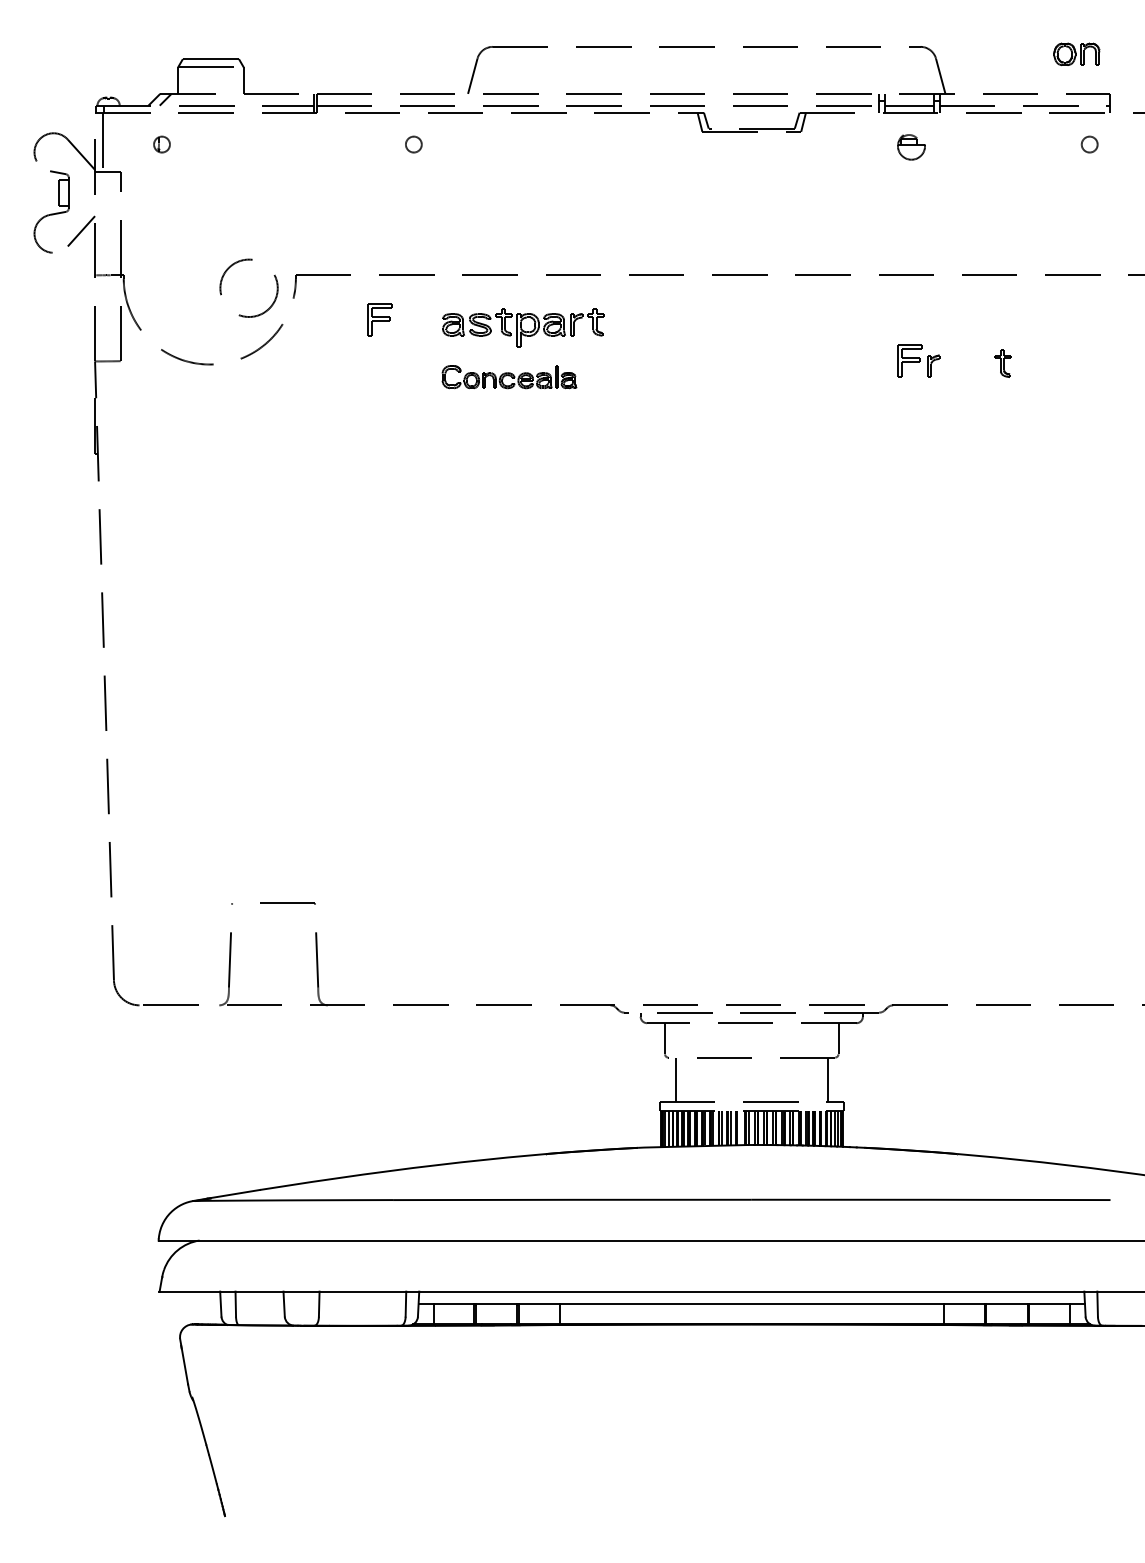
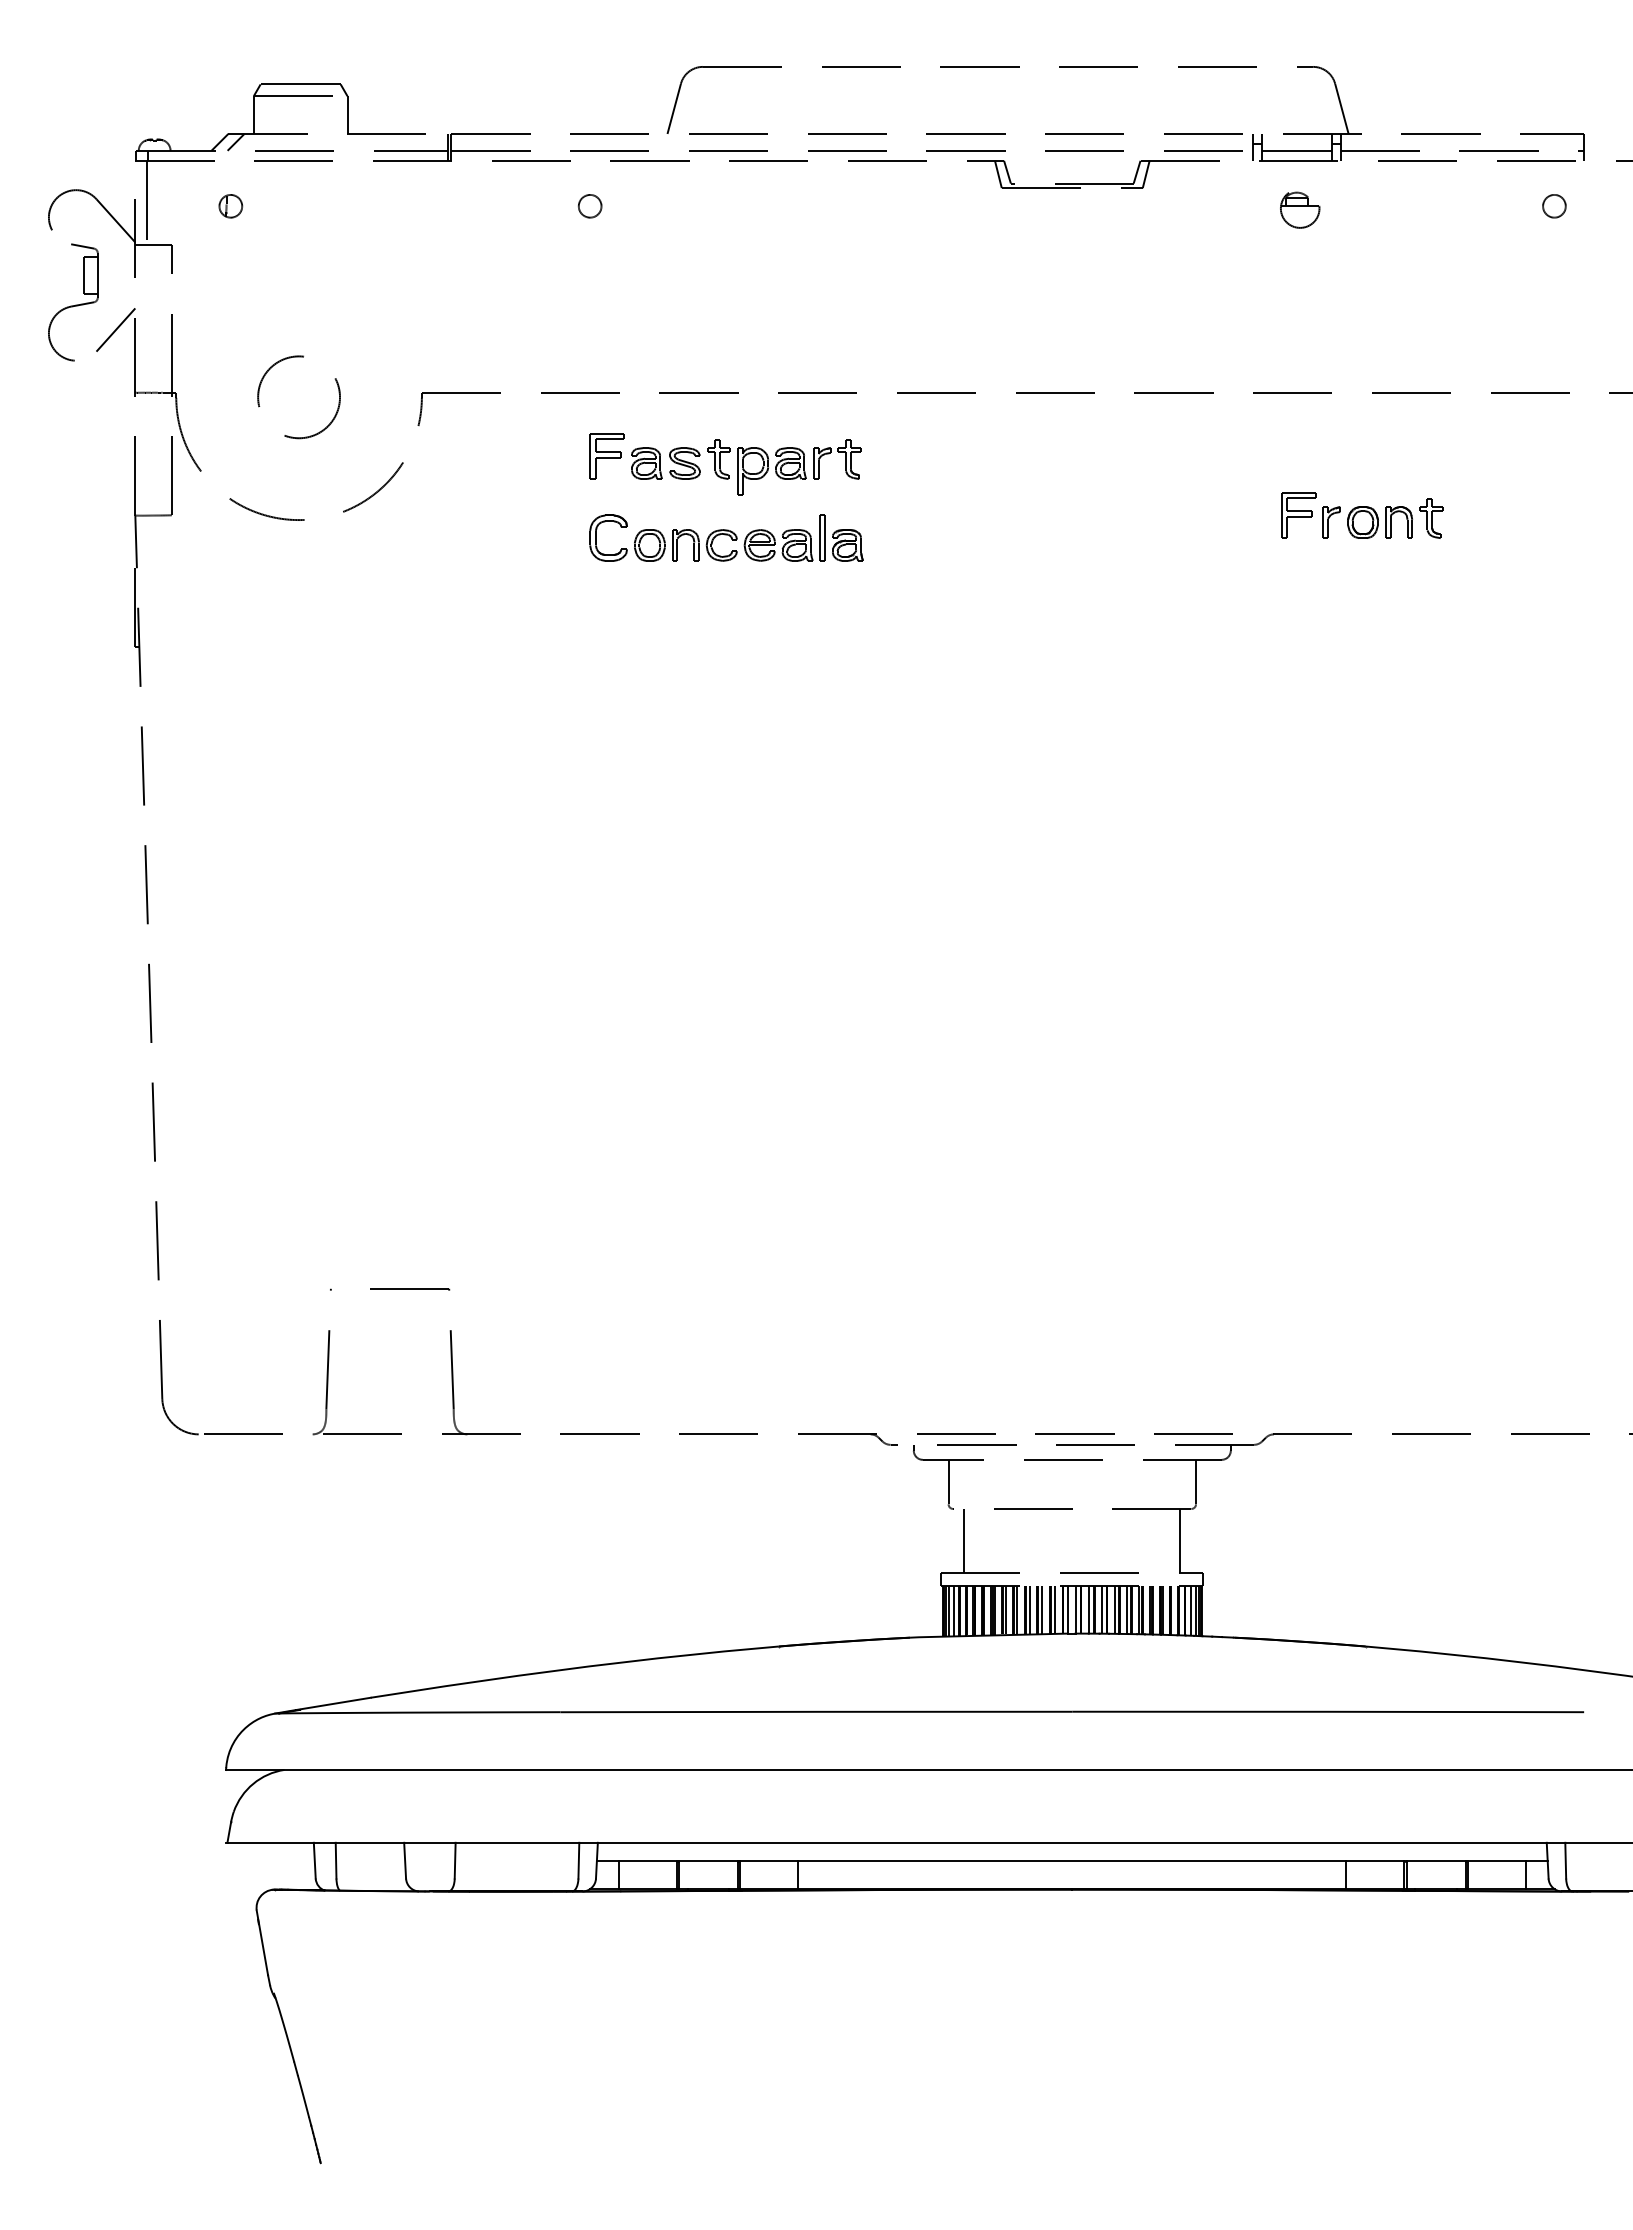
part: (1077, 54) -> (1380, 522), moved
circle: (248, 288) -> (298, 397), moved
part: (379, 319) -> (606, 456), moved
part: (509, 376) -> (726, 537), size x1.43
line: (740, 1128) -> (1055, 1609), added

